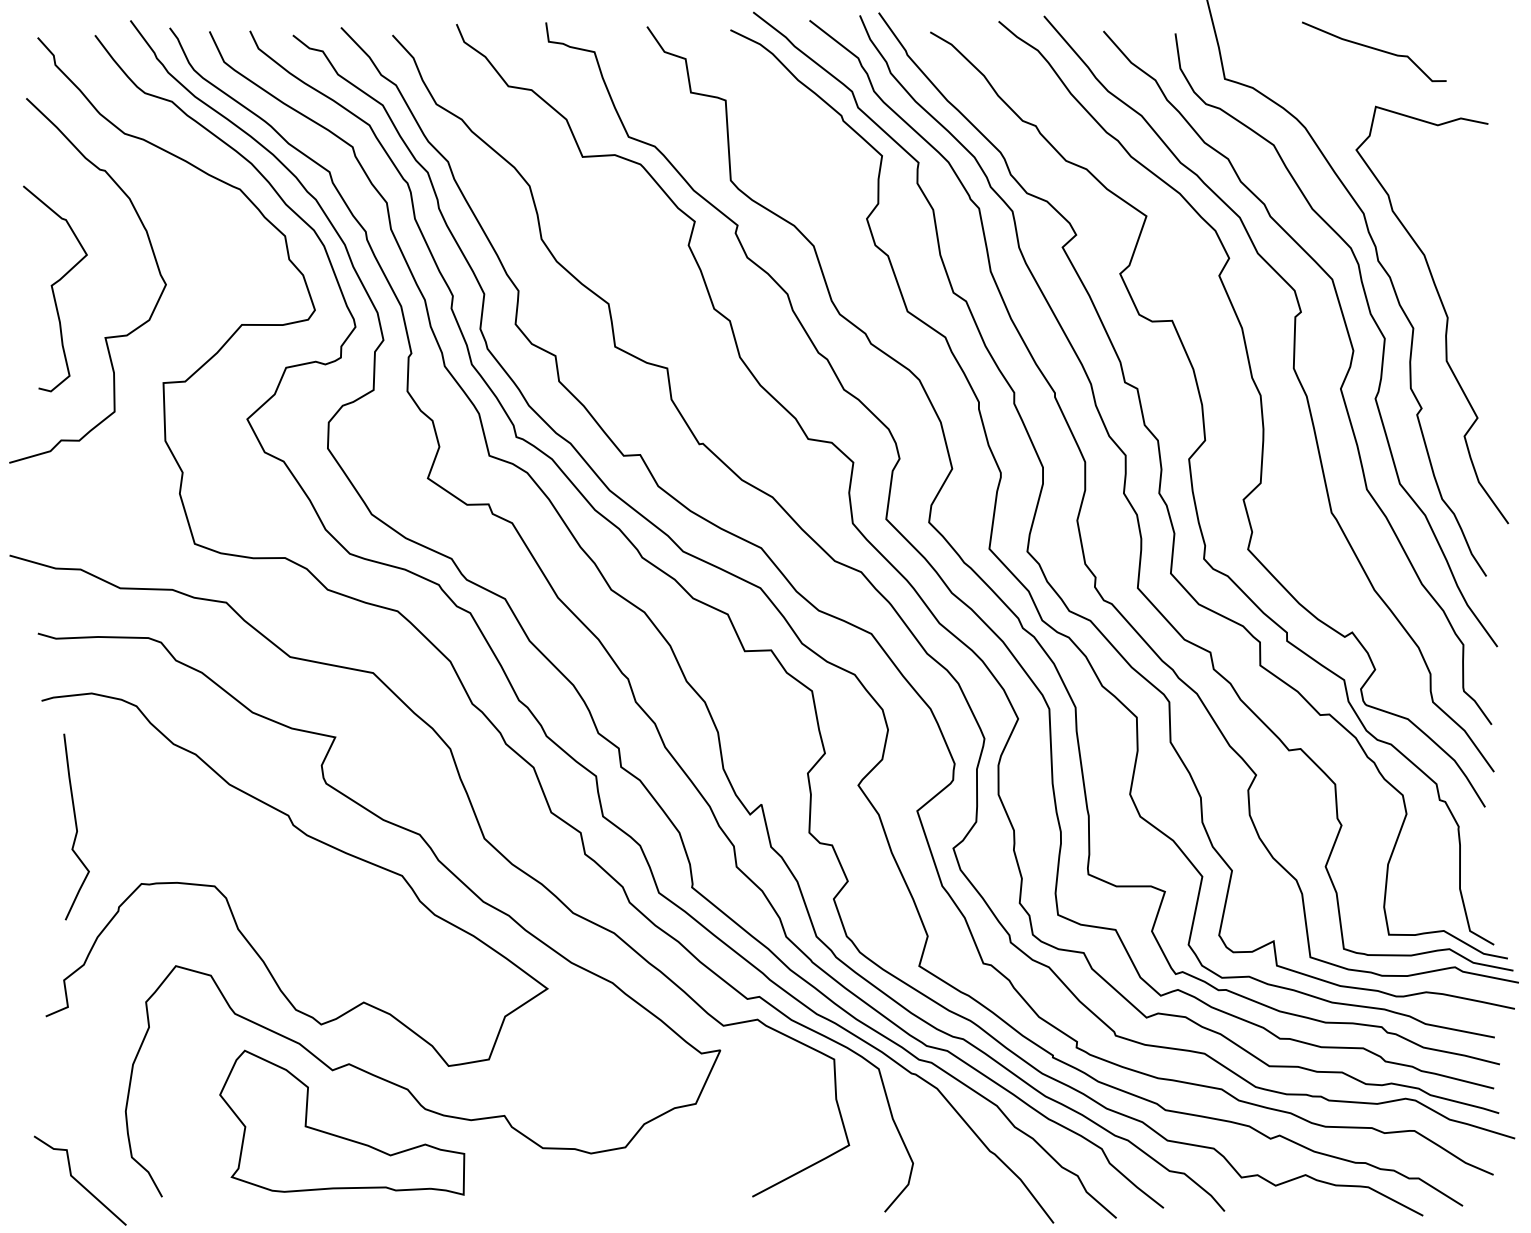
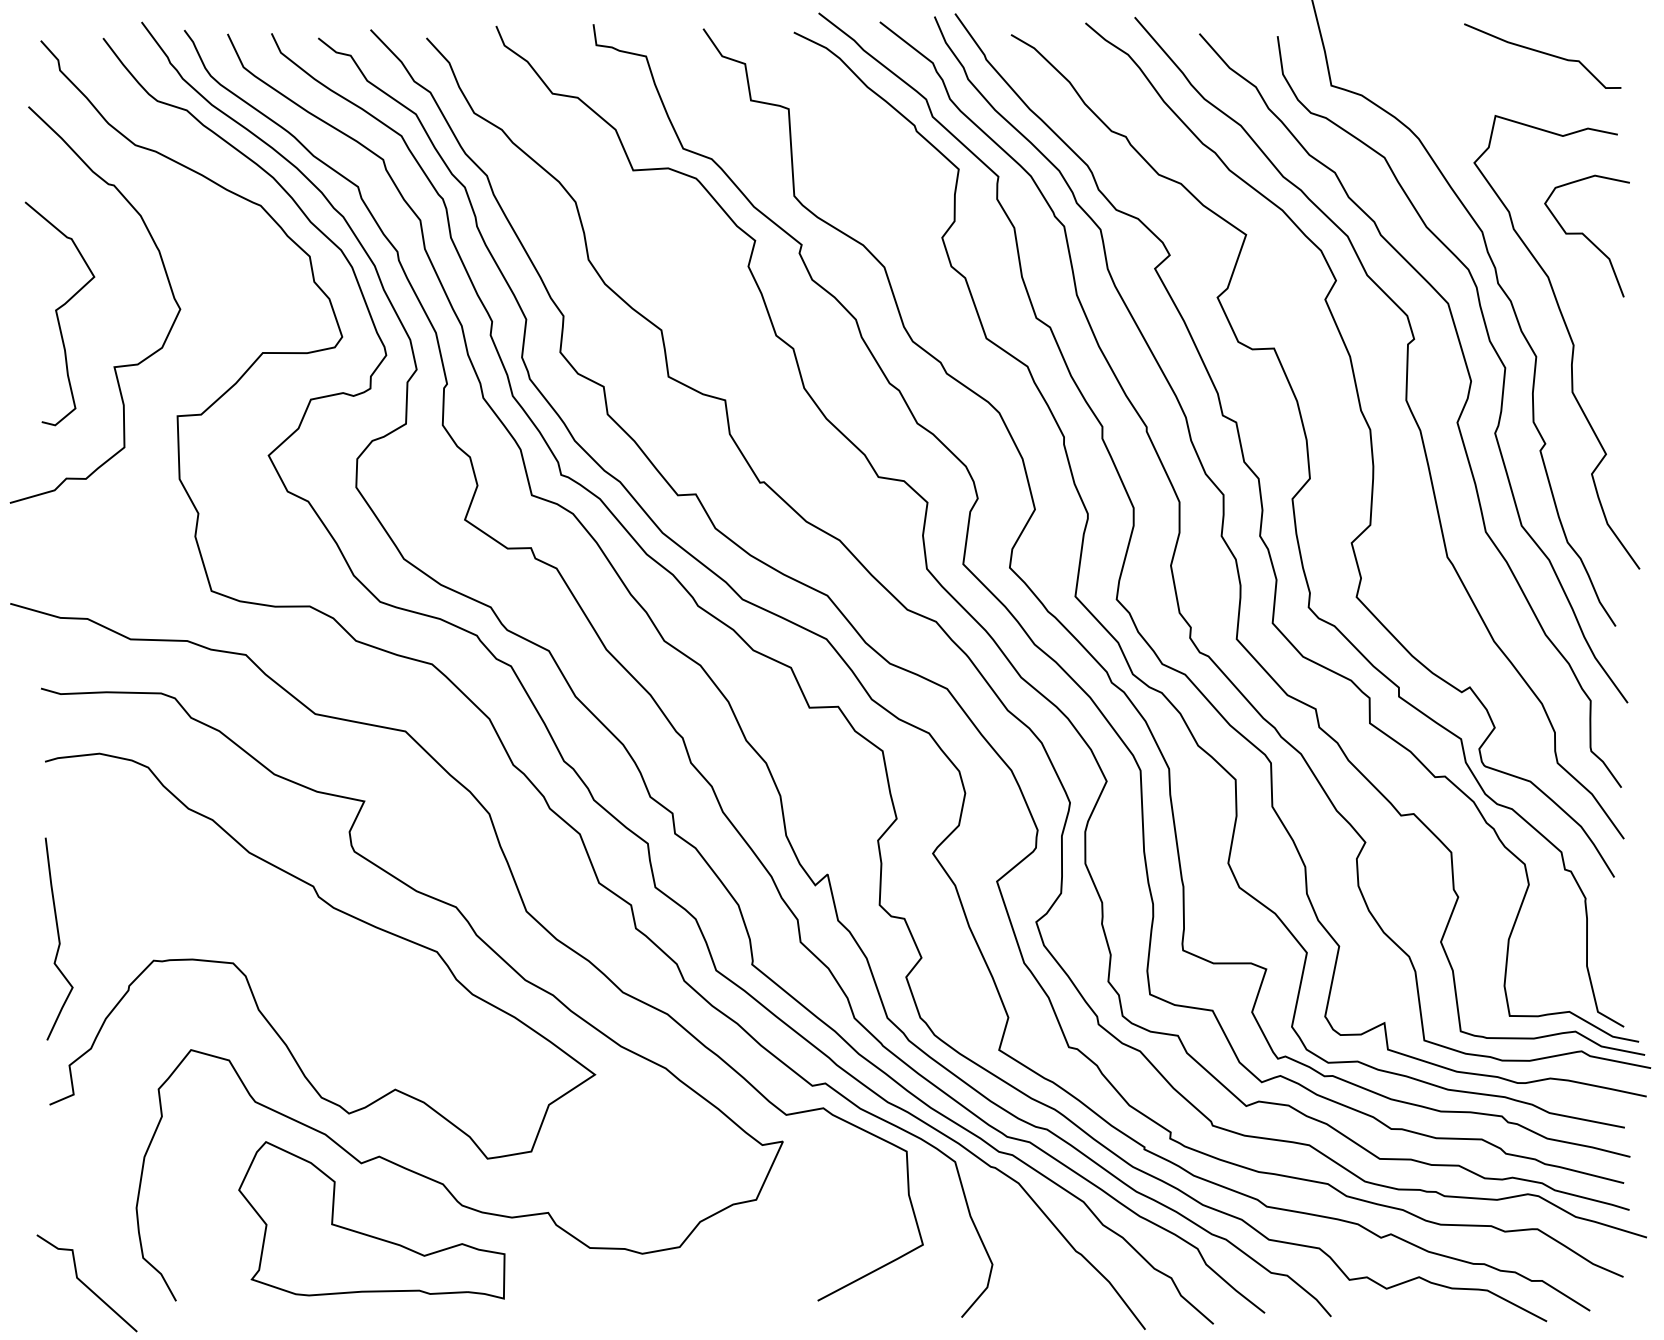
curve: (1374, 49) -> (1542, 53), moved
curve: (1458, 216) -> (1585, 235), added
curve: (76, 826) -> (59, 938), moved

